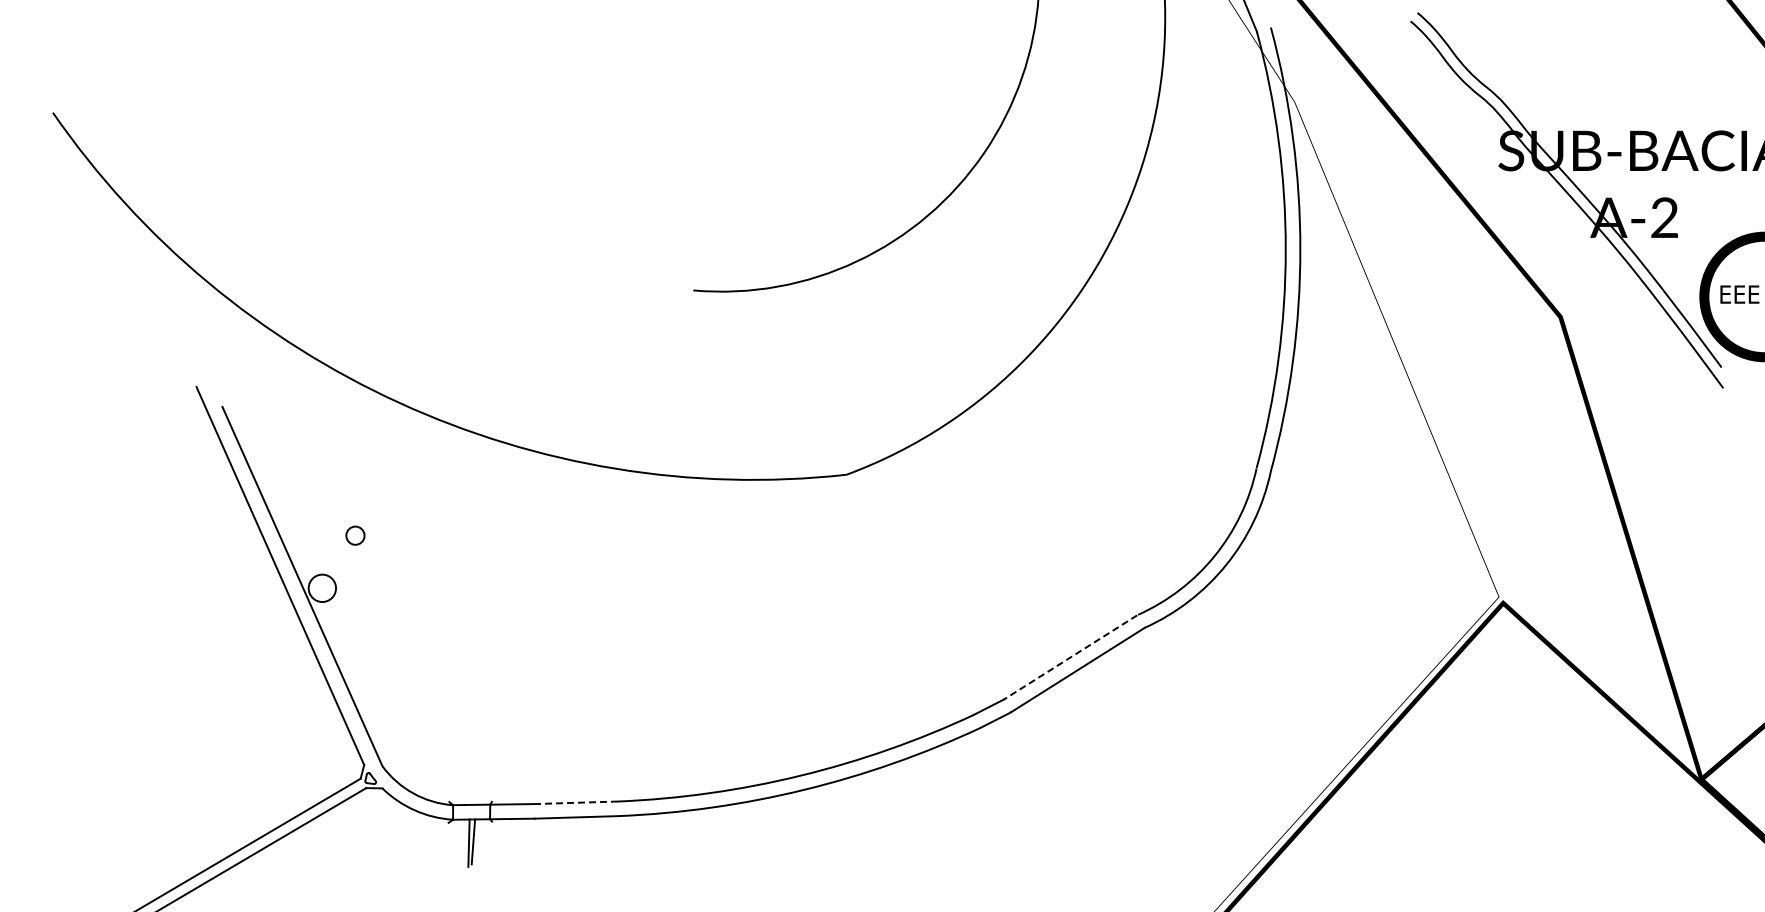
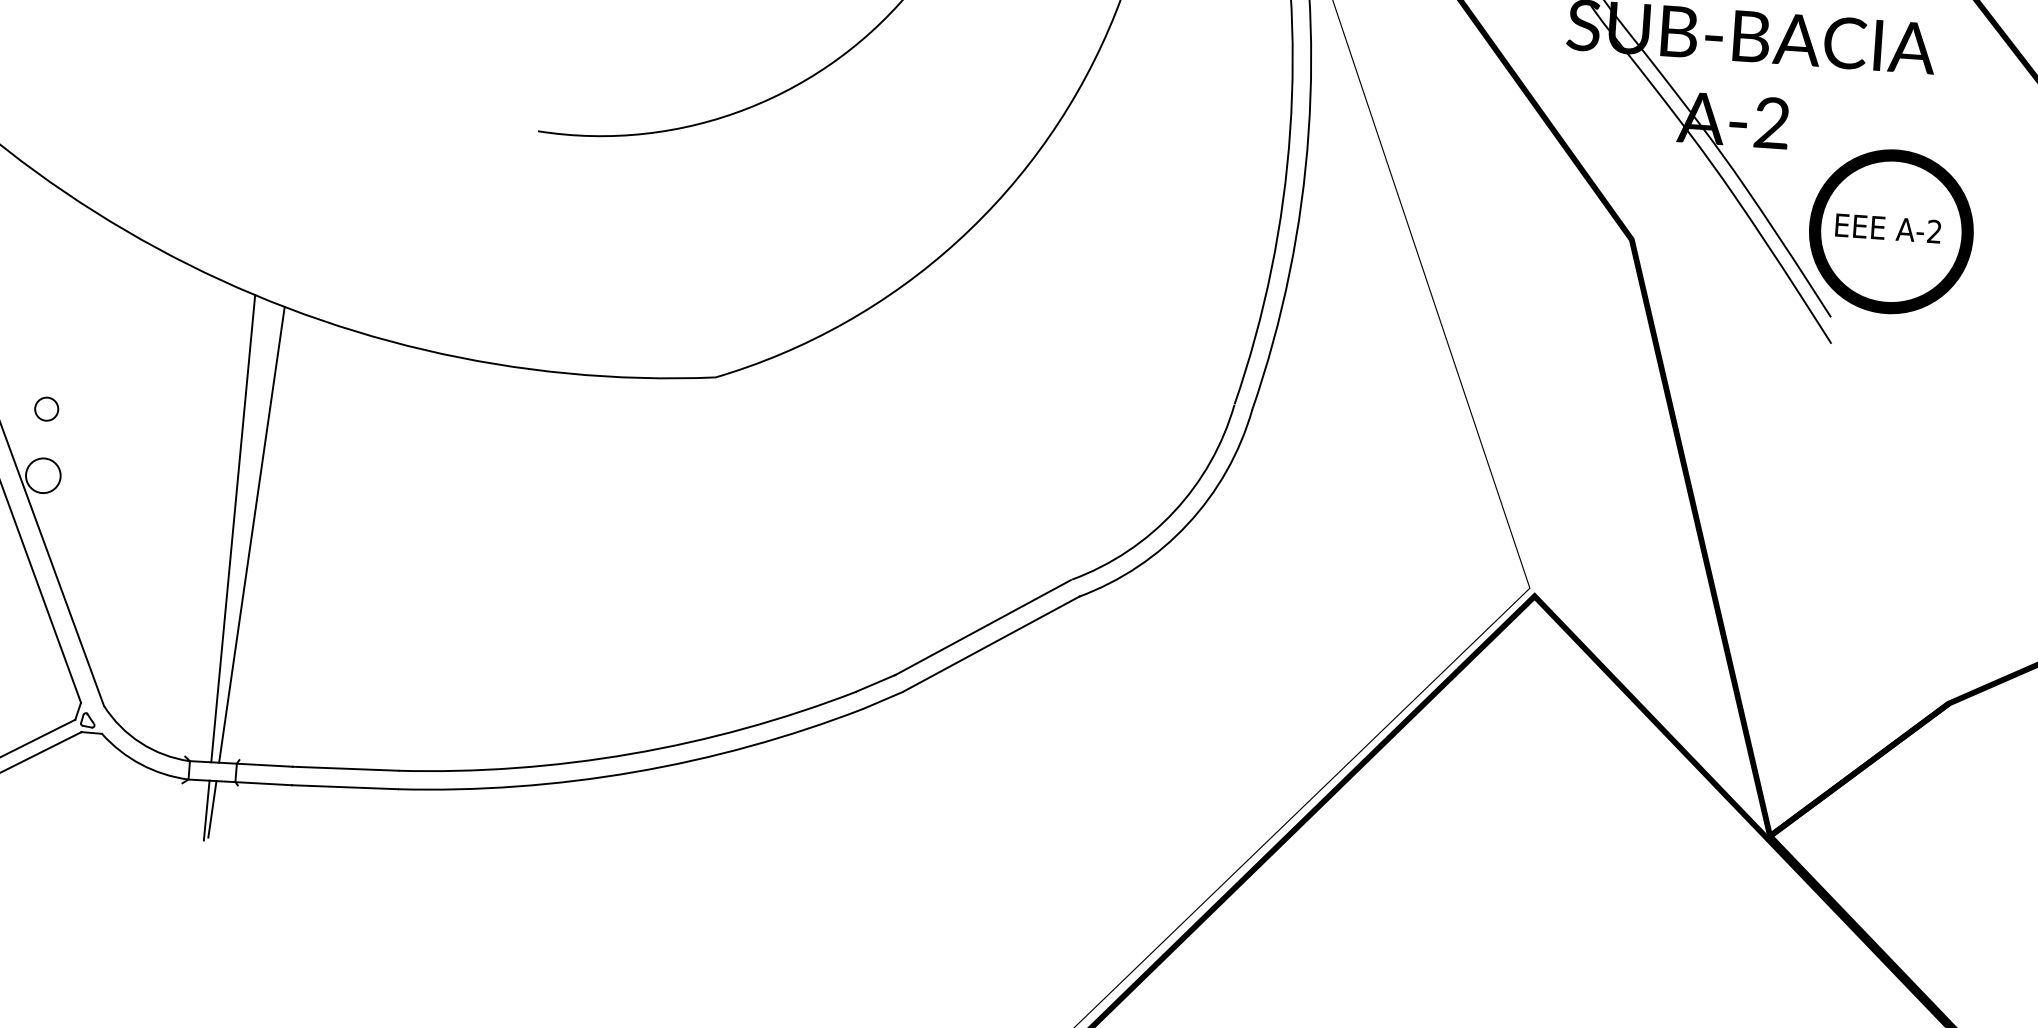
circle: (355, 535) -> (46, 408), moved
line: (474, 619) -> (232, 528), added
line: (489, 623) -> (251, 534), added
line: (1070, 657) -> (982, 627), dashed -> solid
line: (576, 802) -> (346, 768), dashed -> solid

